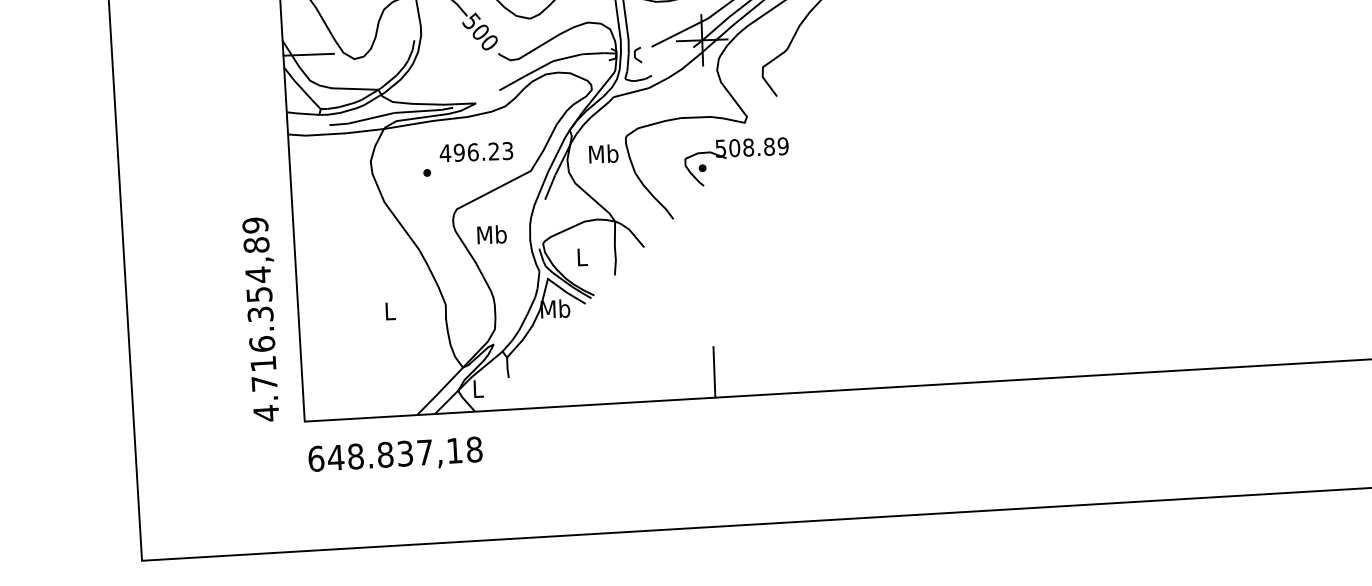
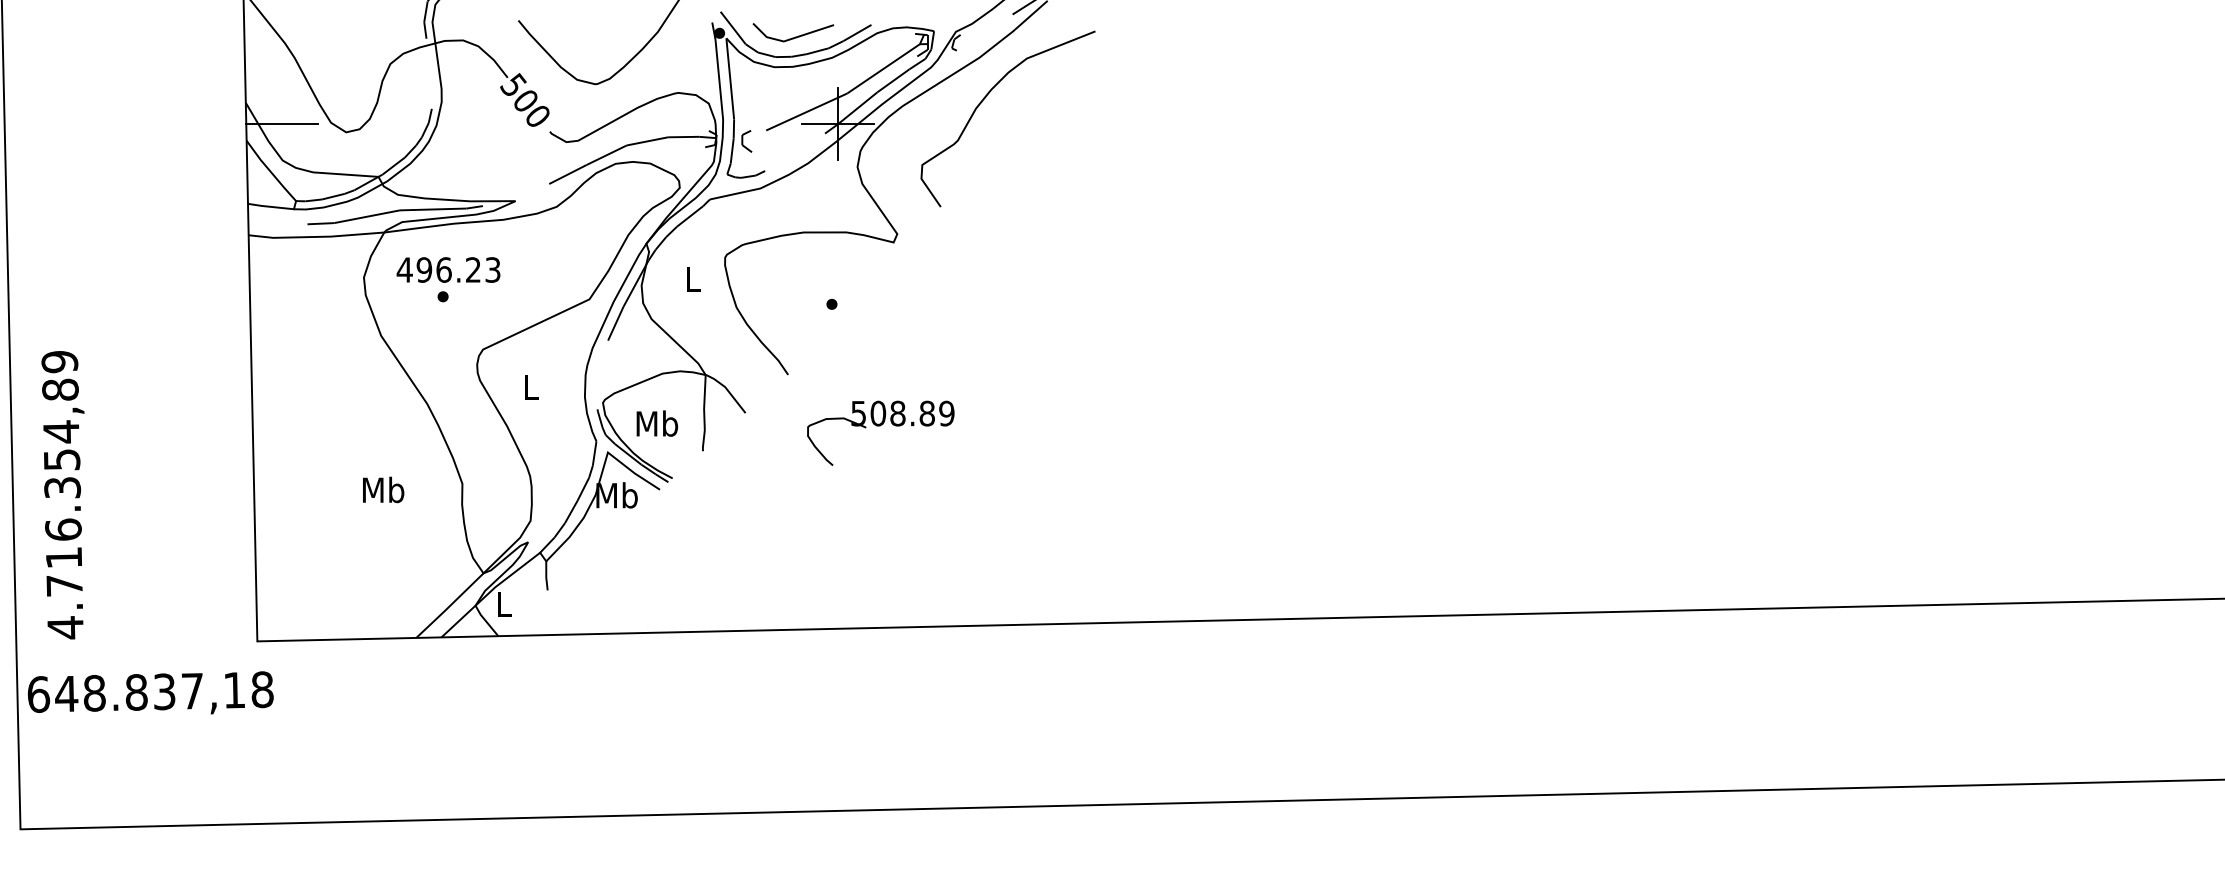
text: (476, 151) -> (448, 269), moved
text: (603, 154) -> (692, 279), Mb -> L
part: (736, 161) -> (880, 432), moved
text: (492, 234) -> (531, 387), Mb -> L
text: (582, 257) -> (657, 423), L -> Mb
text: (390, 310) -> (383, 489), L -> Mb
text: (260, 319) -> (62, 495), moved
line: (714, 371) -> (838, 592), removed
text: (395, 454) -> (150, 692), moved

